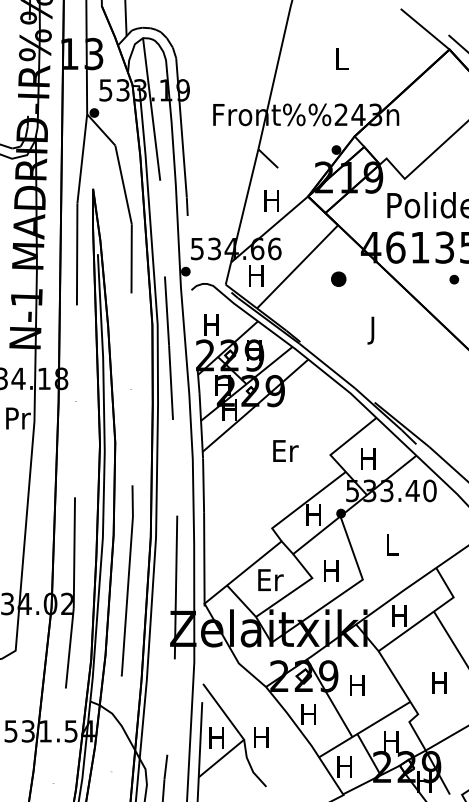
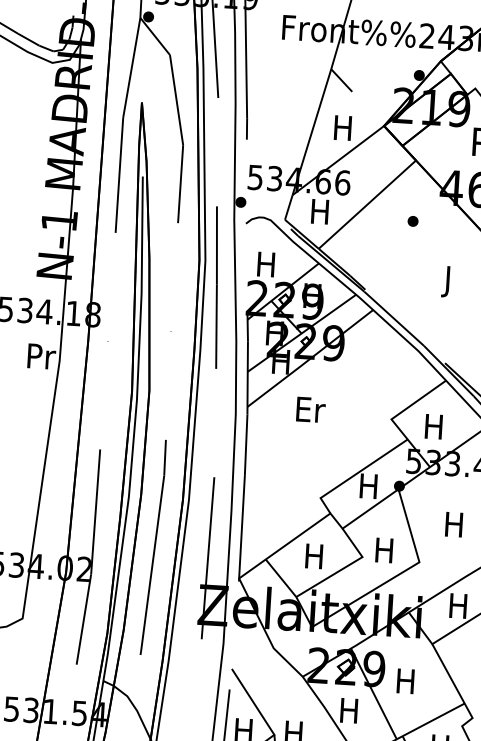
part: (338, 278) -> (412, 220), size x0.62
text: (285, 450) -> (310, 409), moved
text: (391, 544) -> (454, 524), L -> H
text: (270, 580) -> (315, 556), Er -> H

